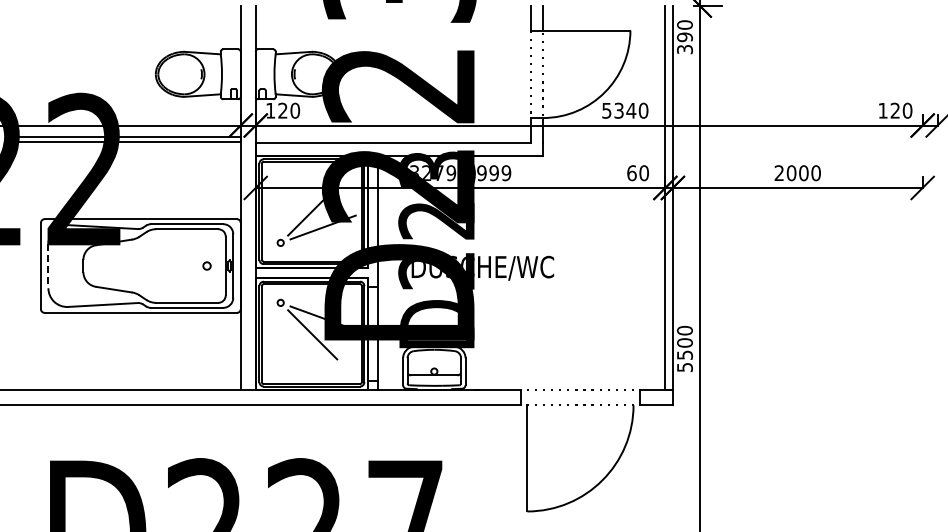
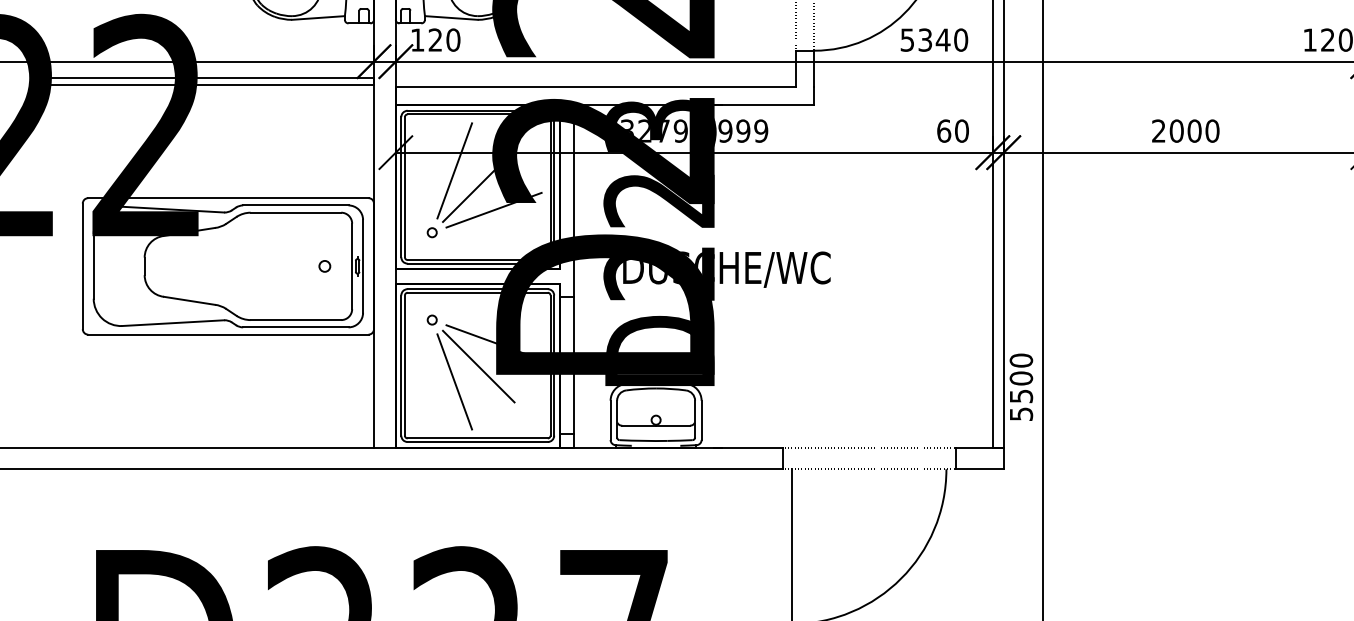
line: (296, 200) -> (455, 170), added
line: (48, 266) -> (93, 267), dashed -> solid
line: (296, 344) -> (455, 380), added

